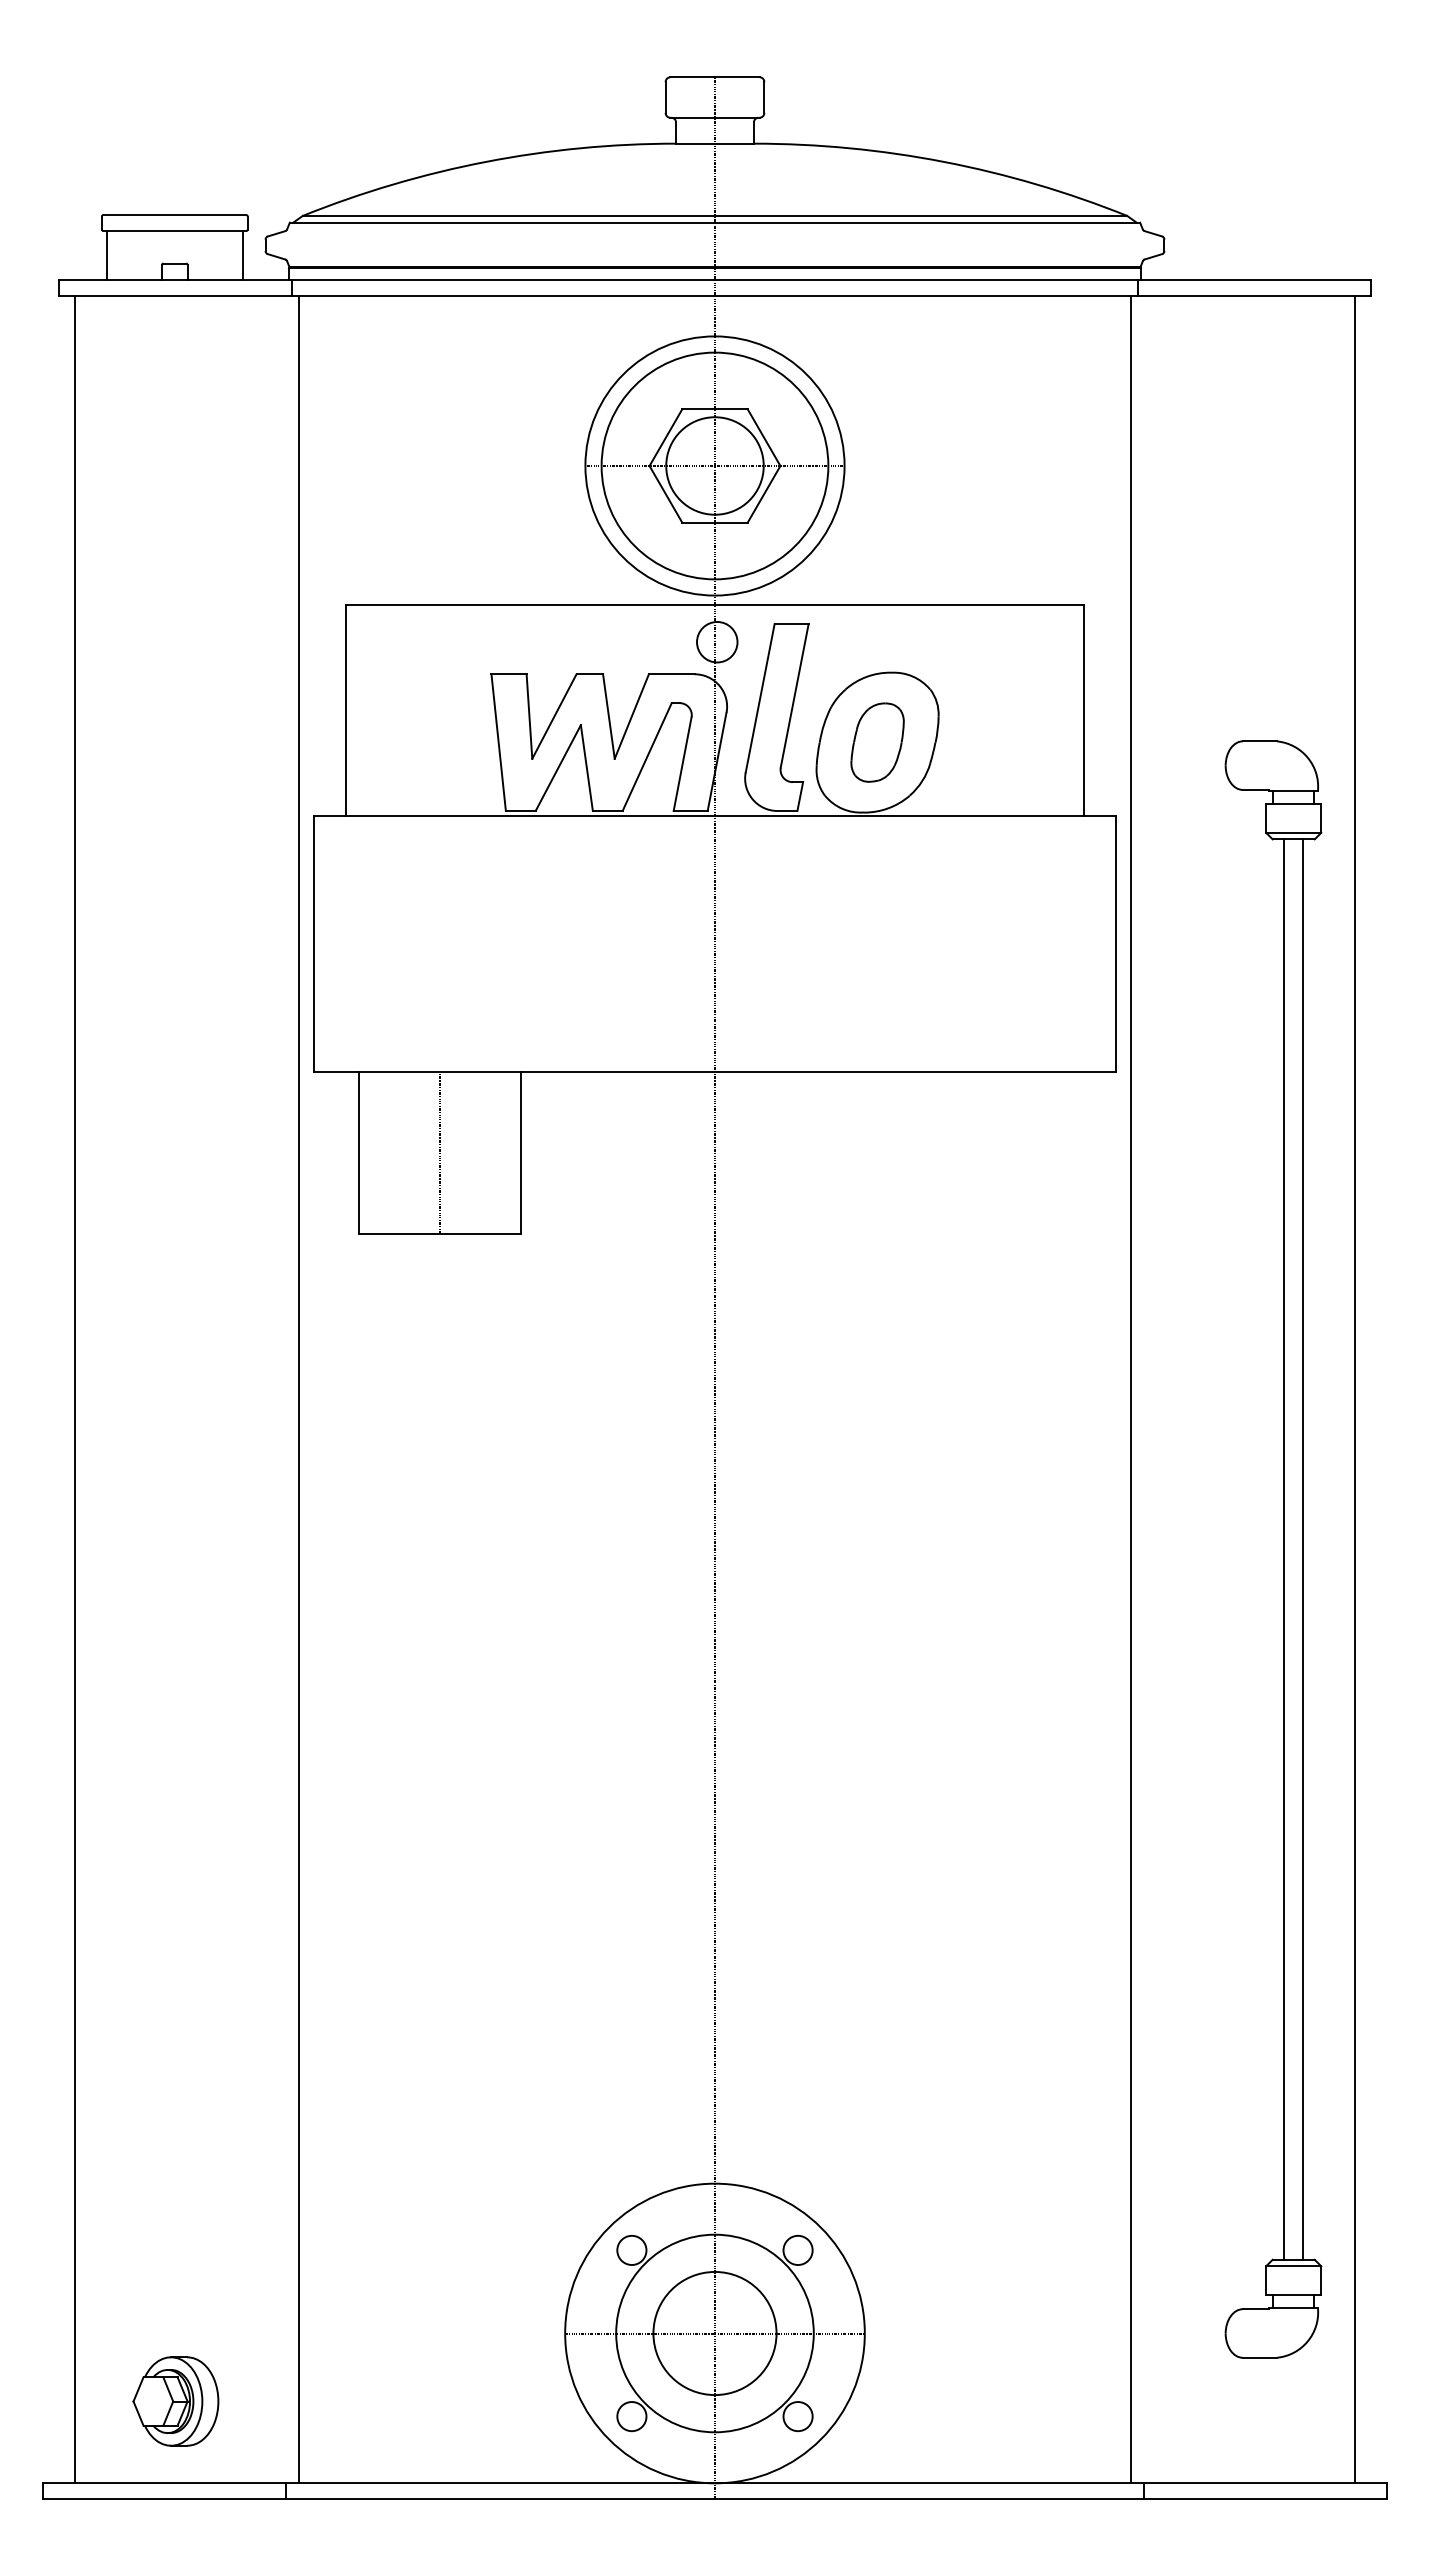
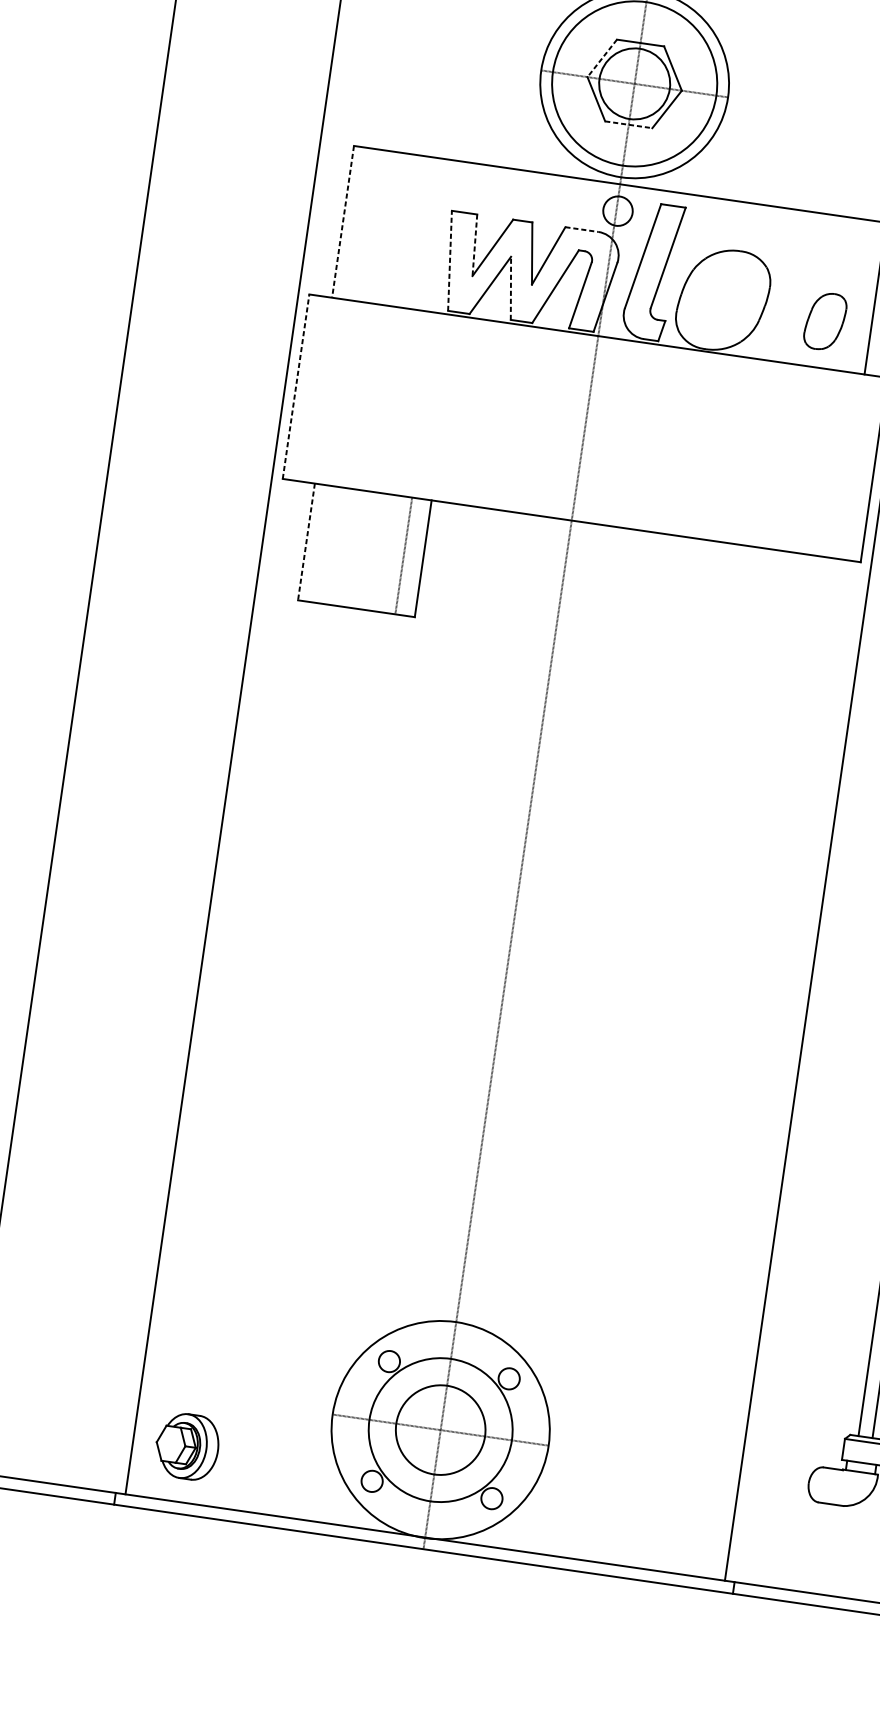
line: (665, 437) -> (601, 58), solid -> dashed
line: (715, 522) -> (629, 124), solid -> dashed
line: (671, 674) -> (581, 229), solid -> dashed
line: (345, 711) -> (342, 222), solid -> dashed
line: (529, 717) -> (474, 245), solid -> dashed
line: (498, 742) -> (449, 260), solid -> dashed
part: (877, 742) -> (825, 321), moved
line: (586, 767) -> (510, 287), solid -> dashed
line: (314, 943) -> (296, 386), solid -> dashed
line: (358, 1152) -> (306, 541), solid -> dashed
line: (439, 1152) -> (403, 555), moved
part: (175, 2401) -> (187, 1446), moved

